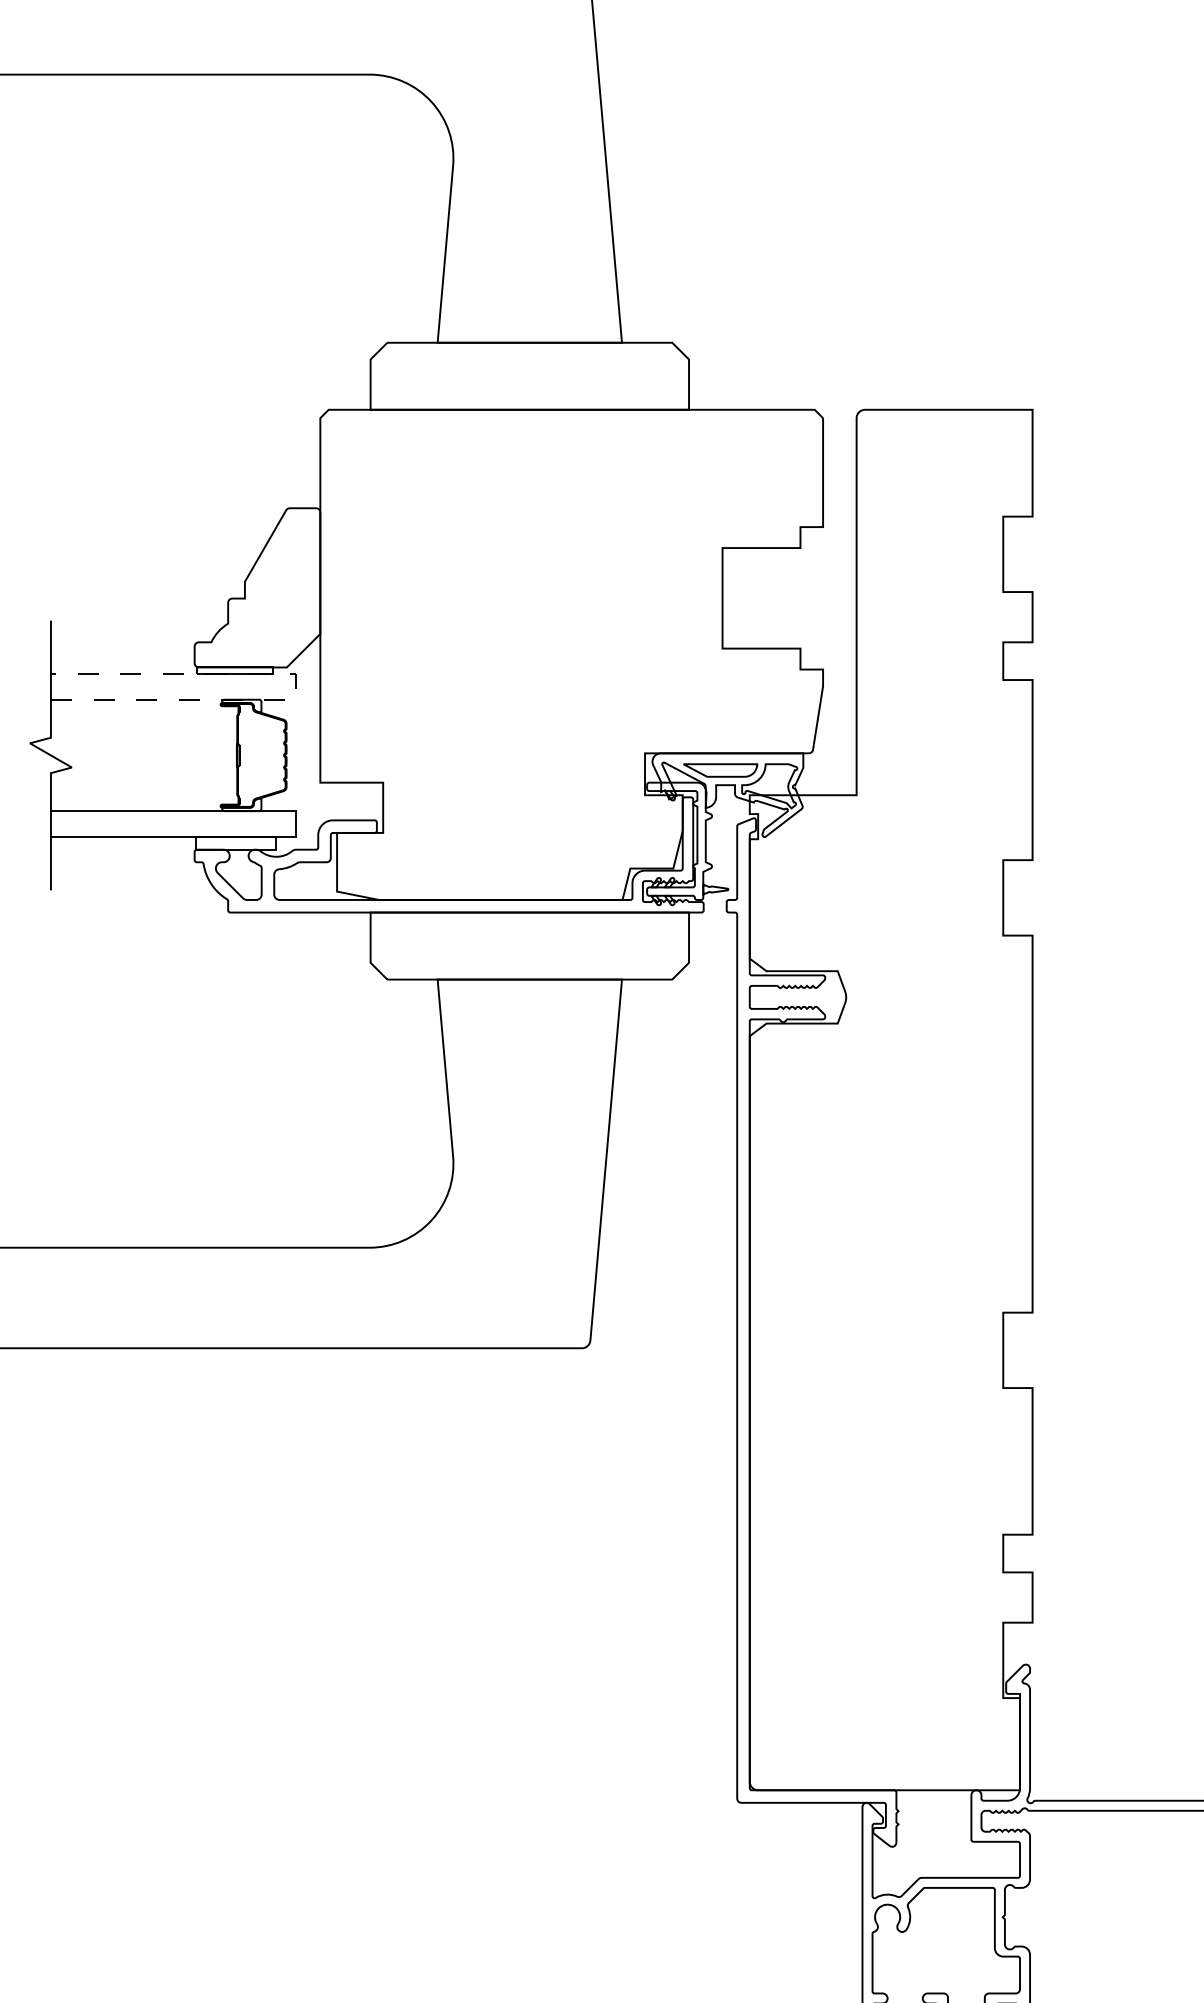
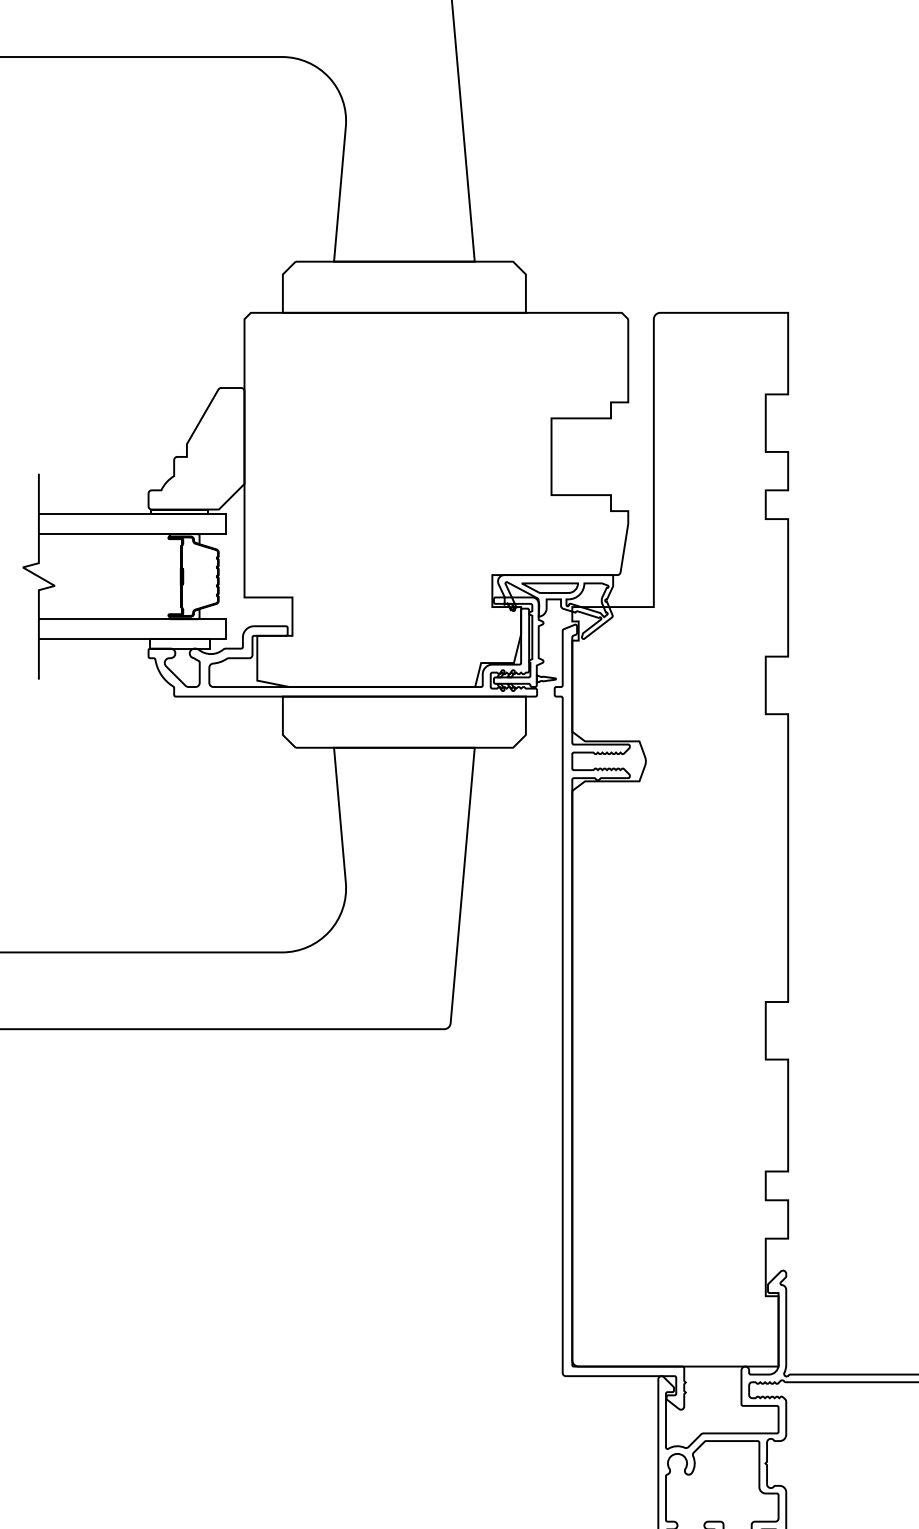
line: (296, 686) -> (226, 524), dashed -> solid

